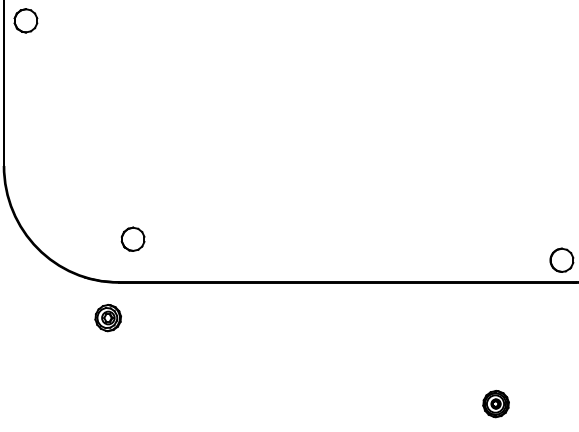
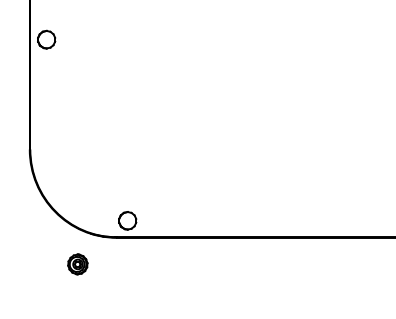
part: (132, 238) -> (127, 220), moved
part: (107, 318) -> (77, 264), moved

